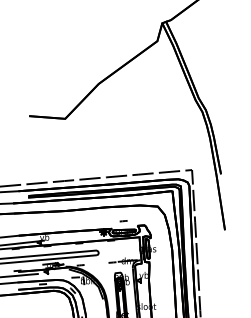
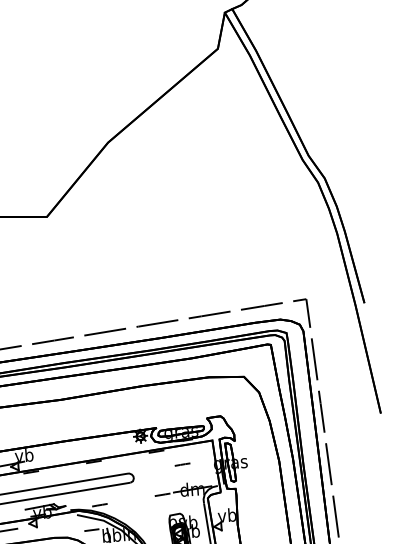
curve: (123, 221) -> (182, 465), moved

